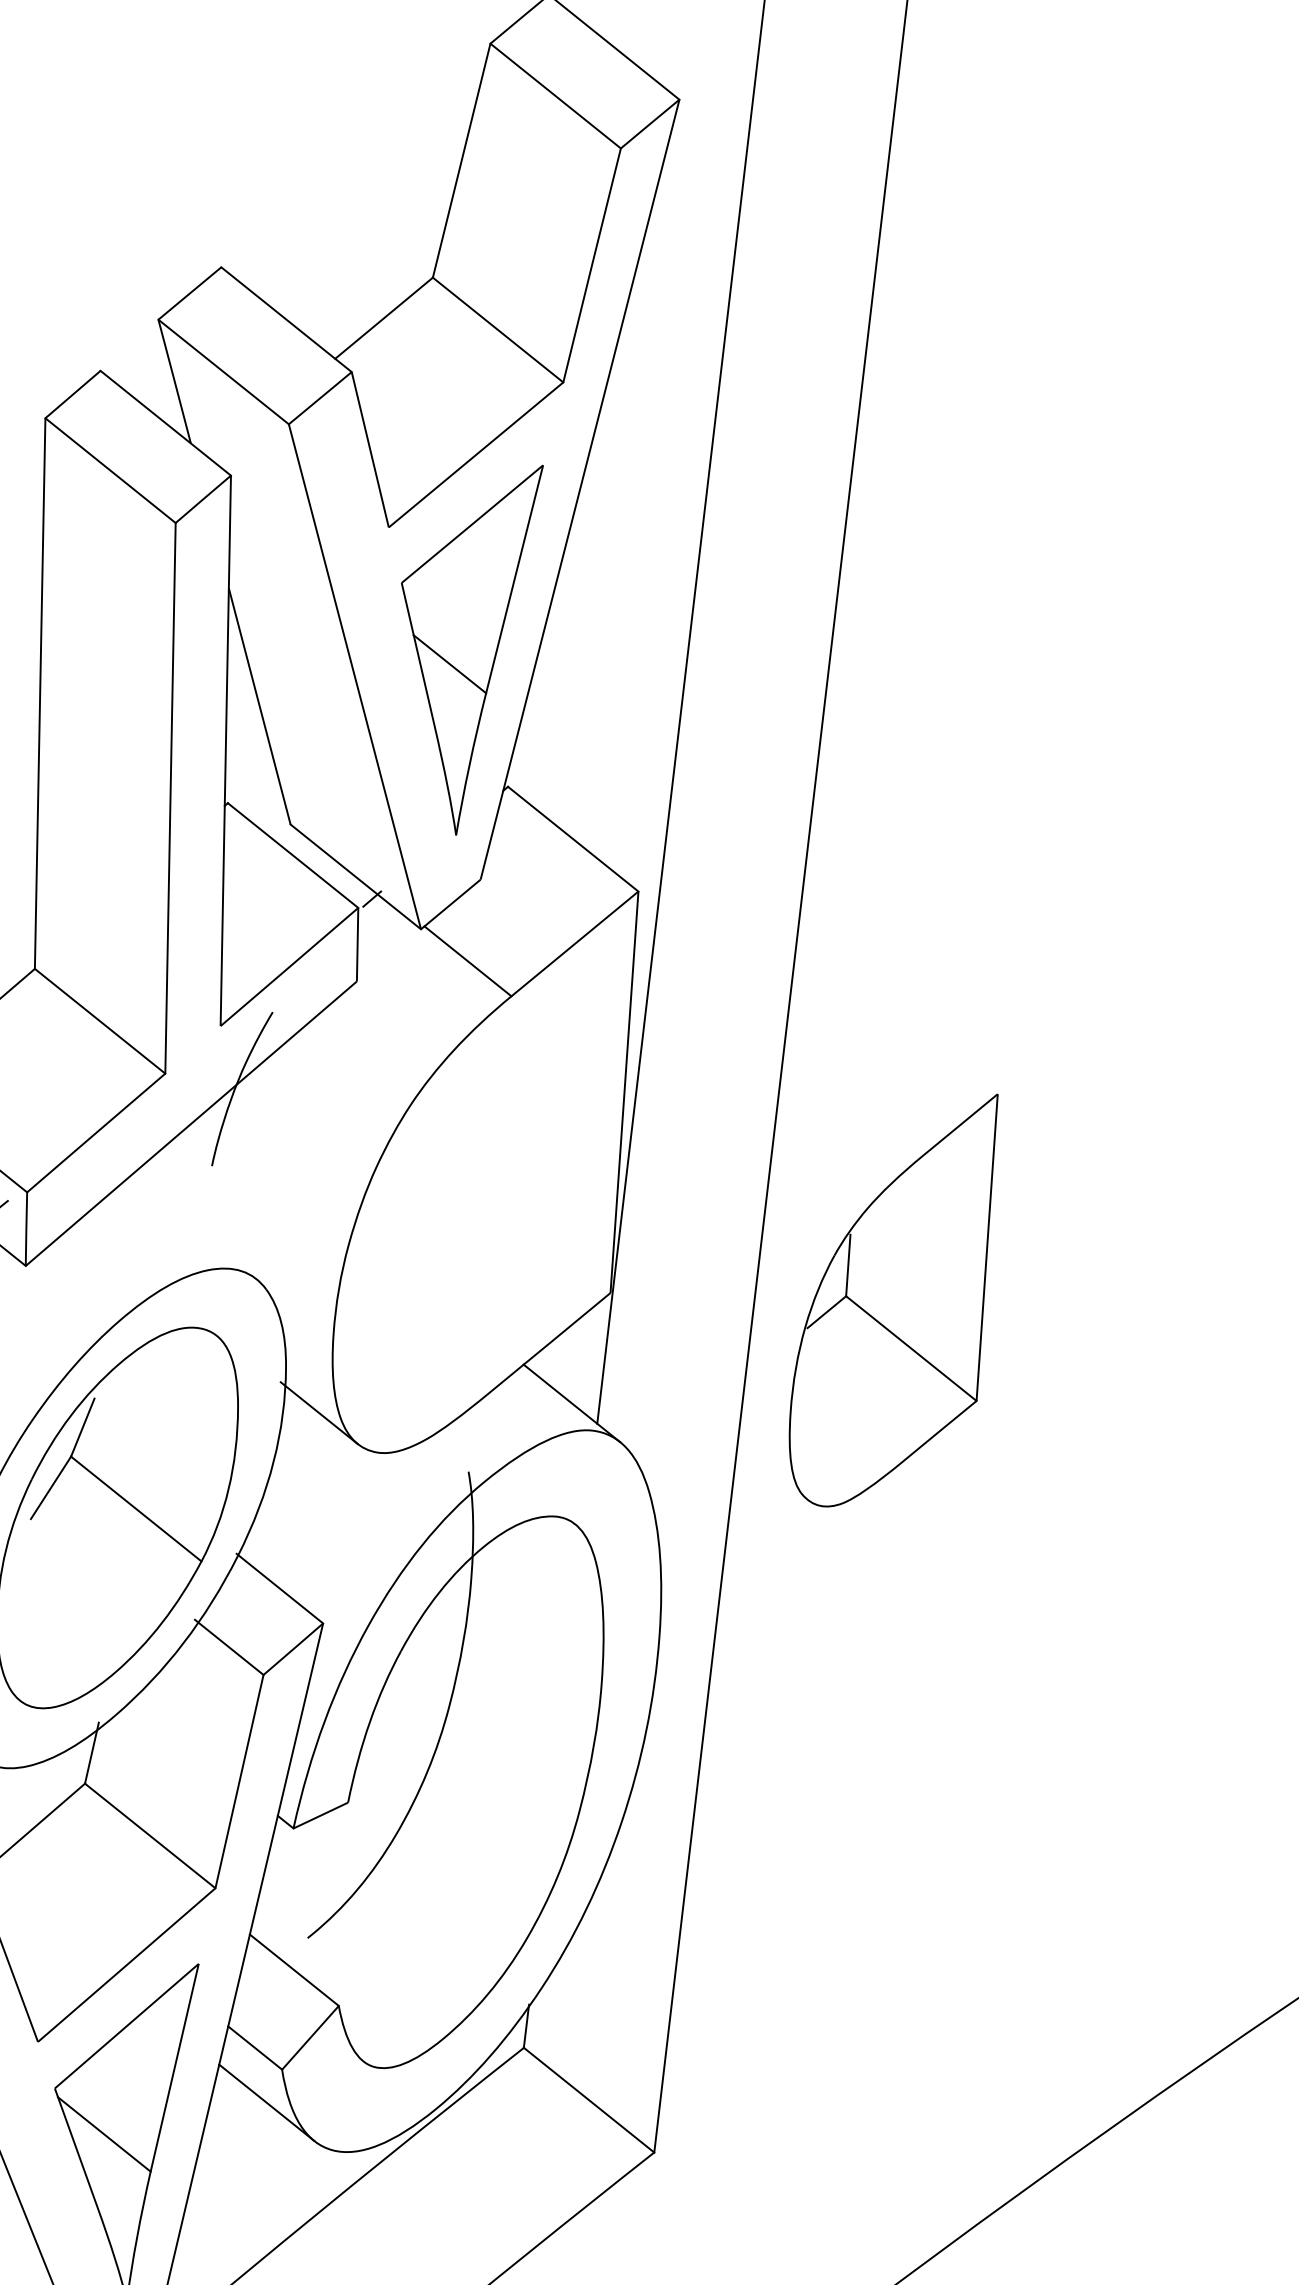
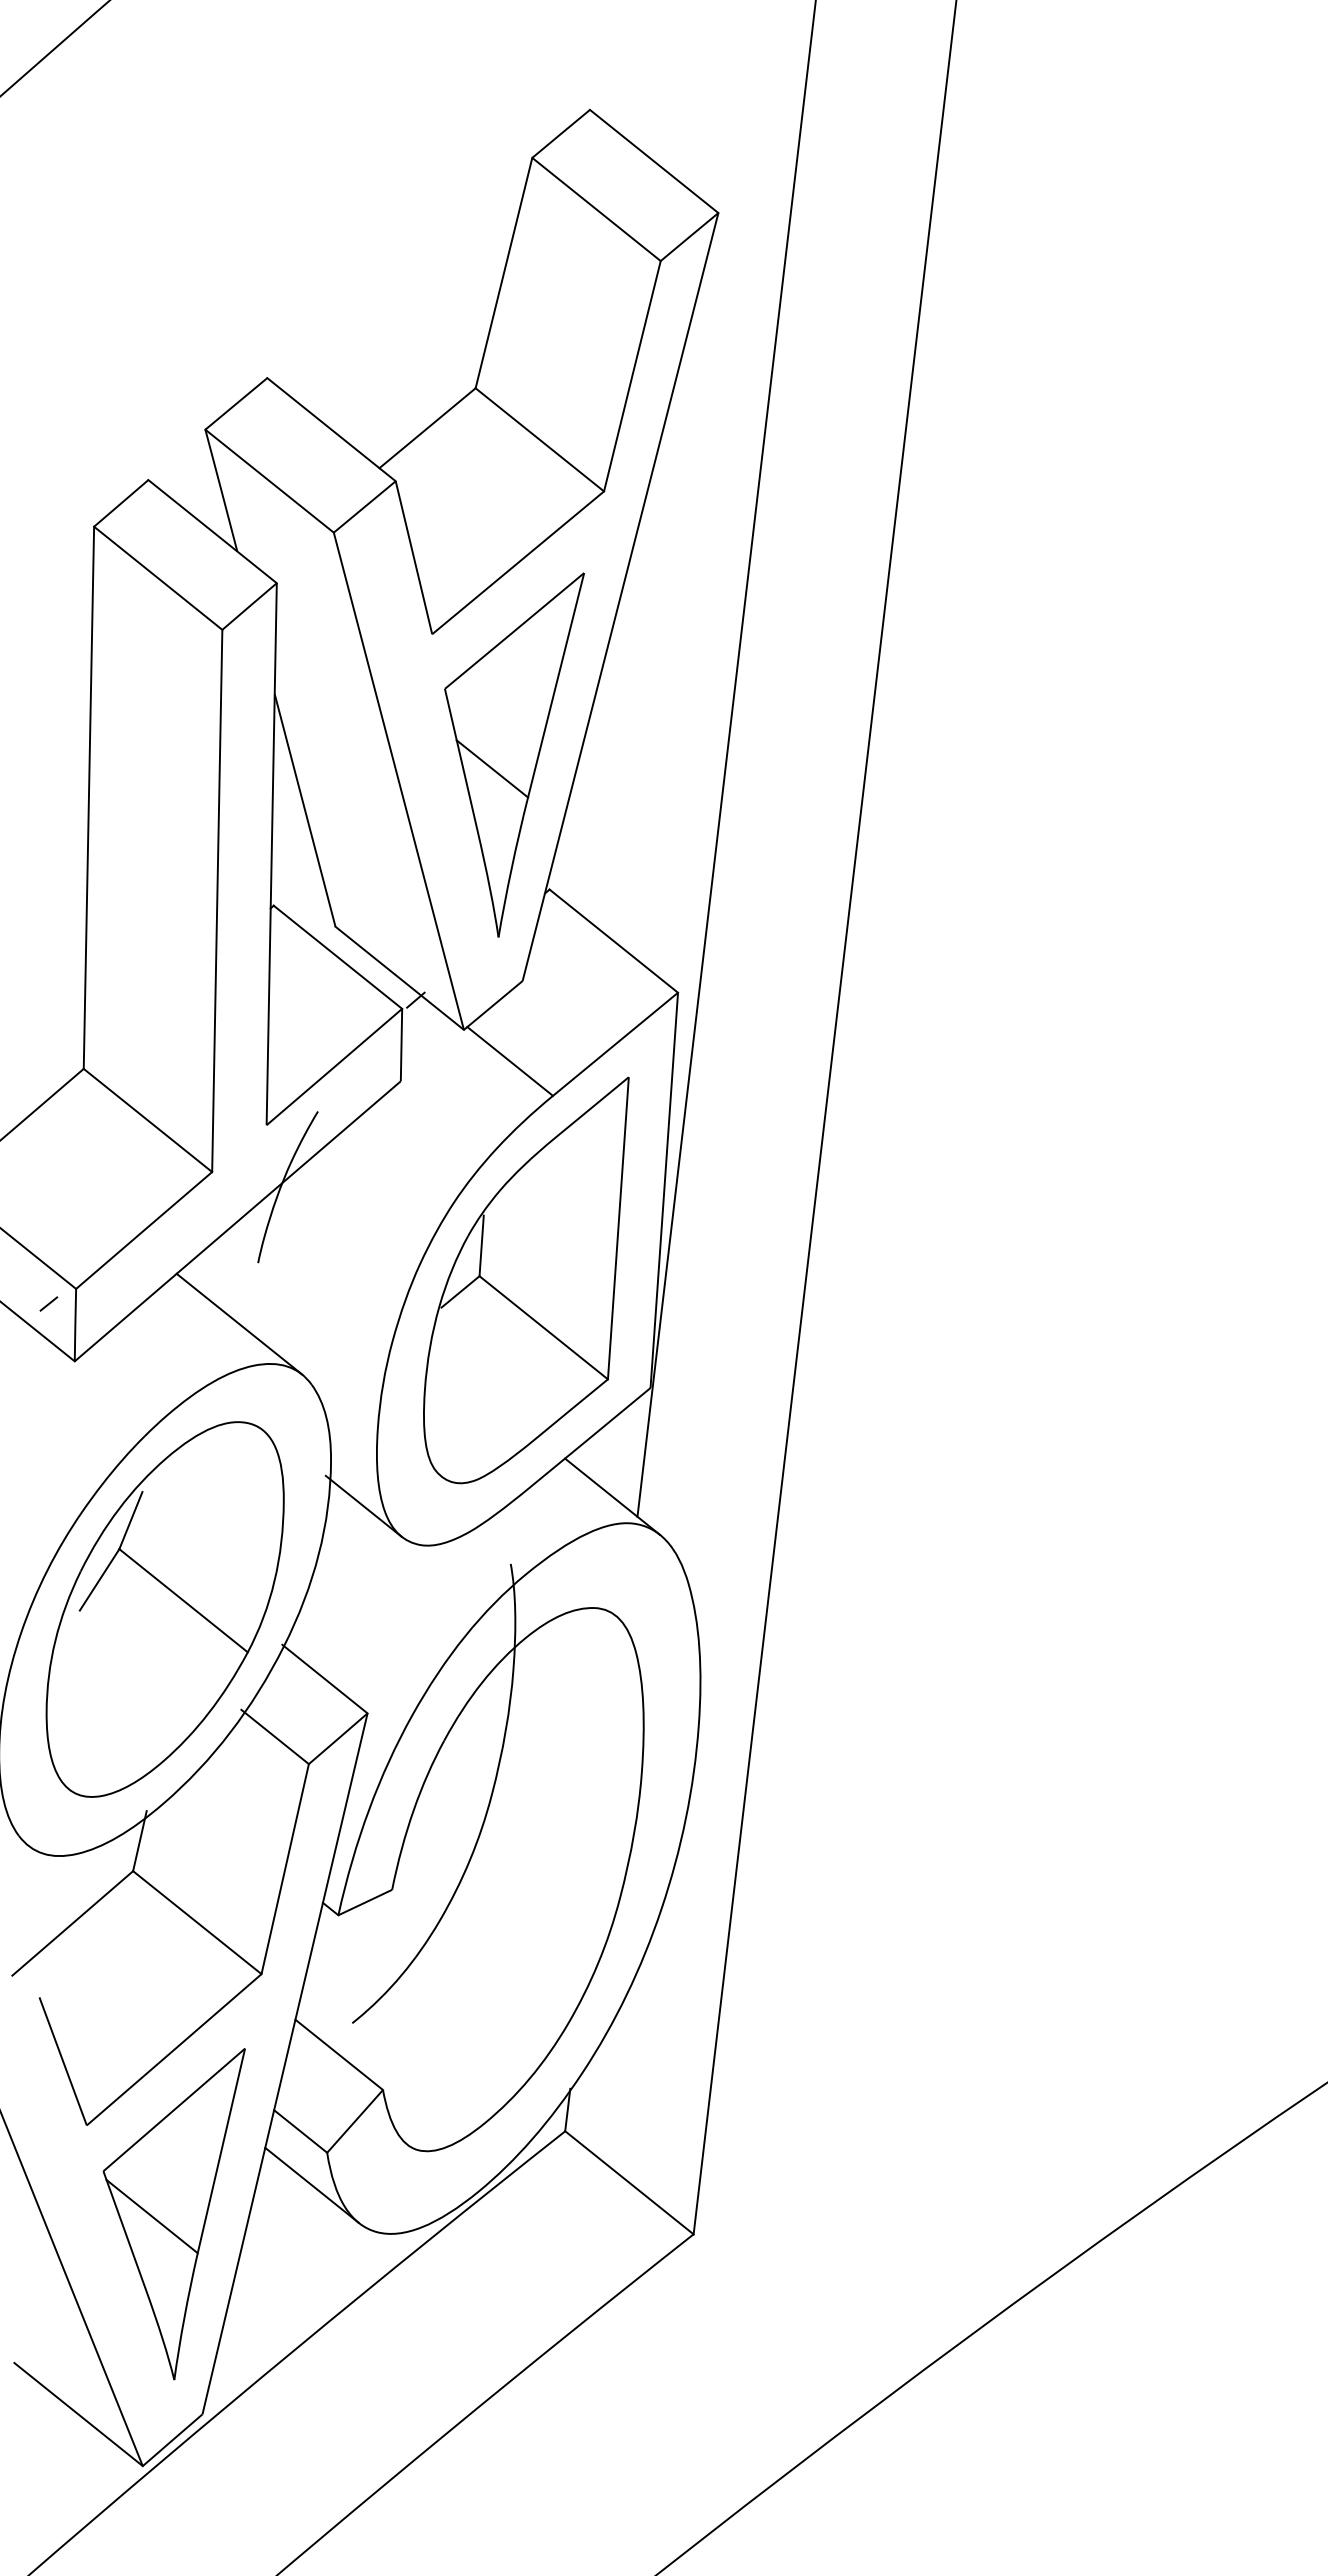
line: (193, 1227) -> (239, 1323), added
part: (893, 1300) -> (526, 1280), moved

